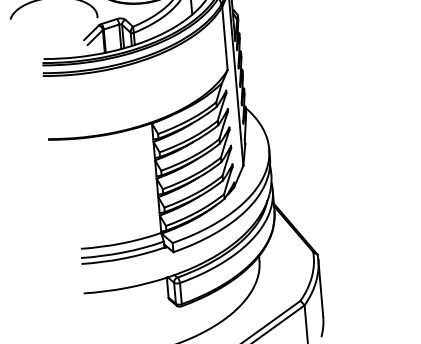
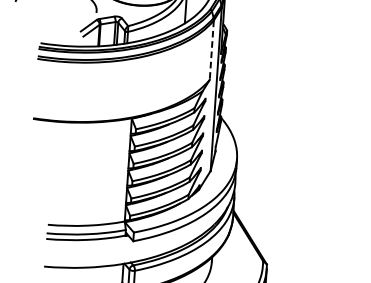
line: (224, 38) -> (211, 50), solid -> dashed

